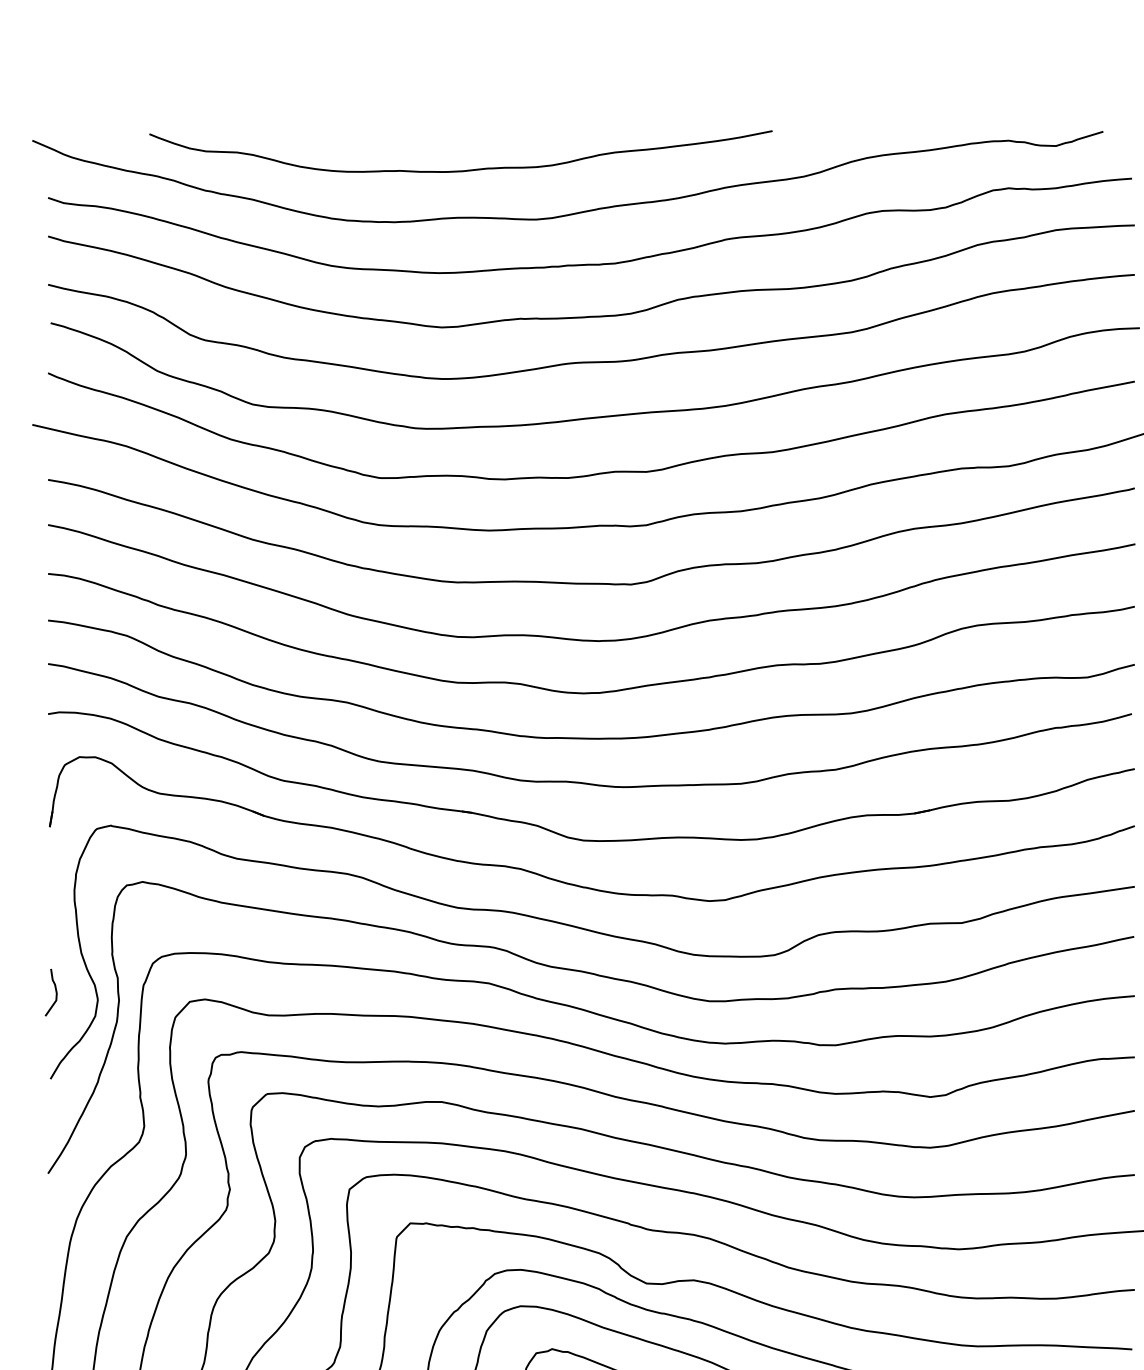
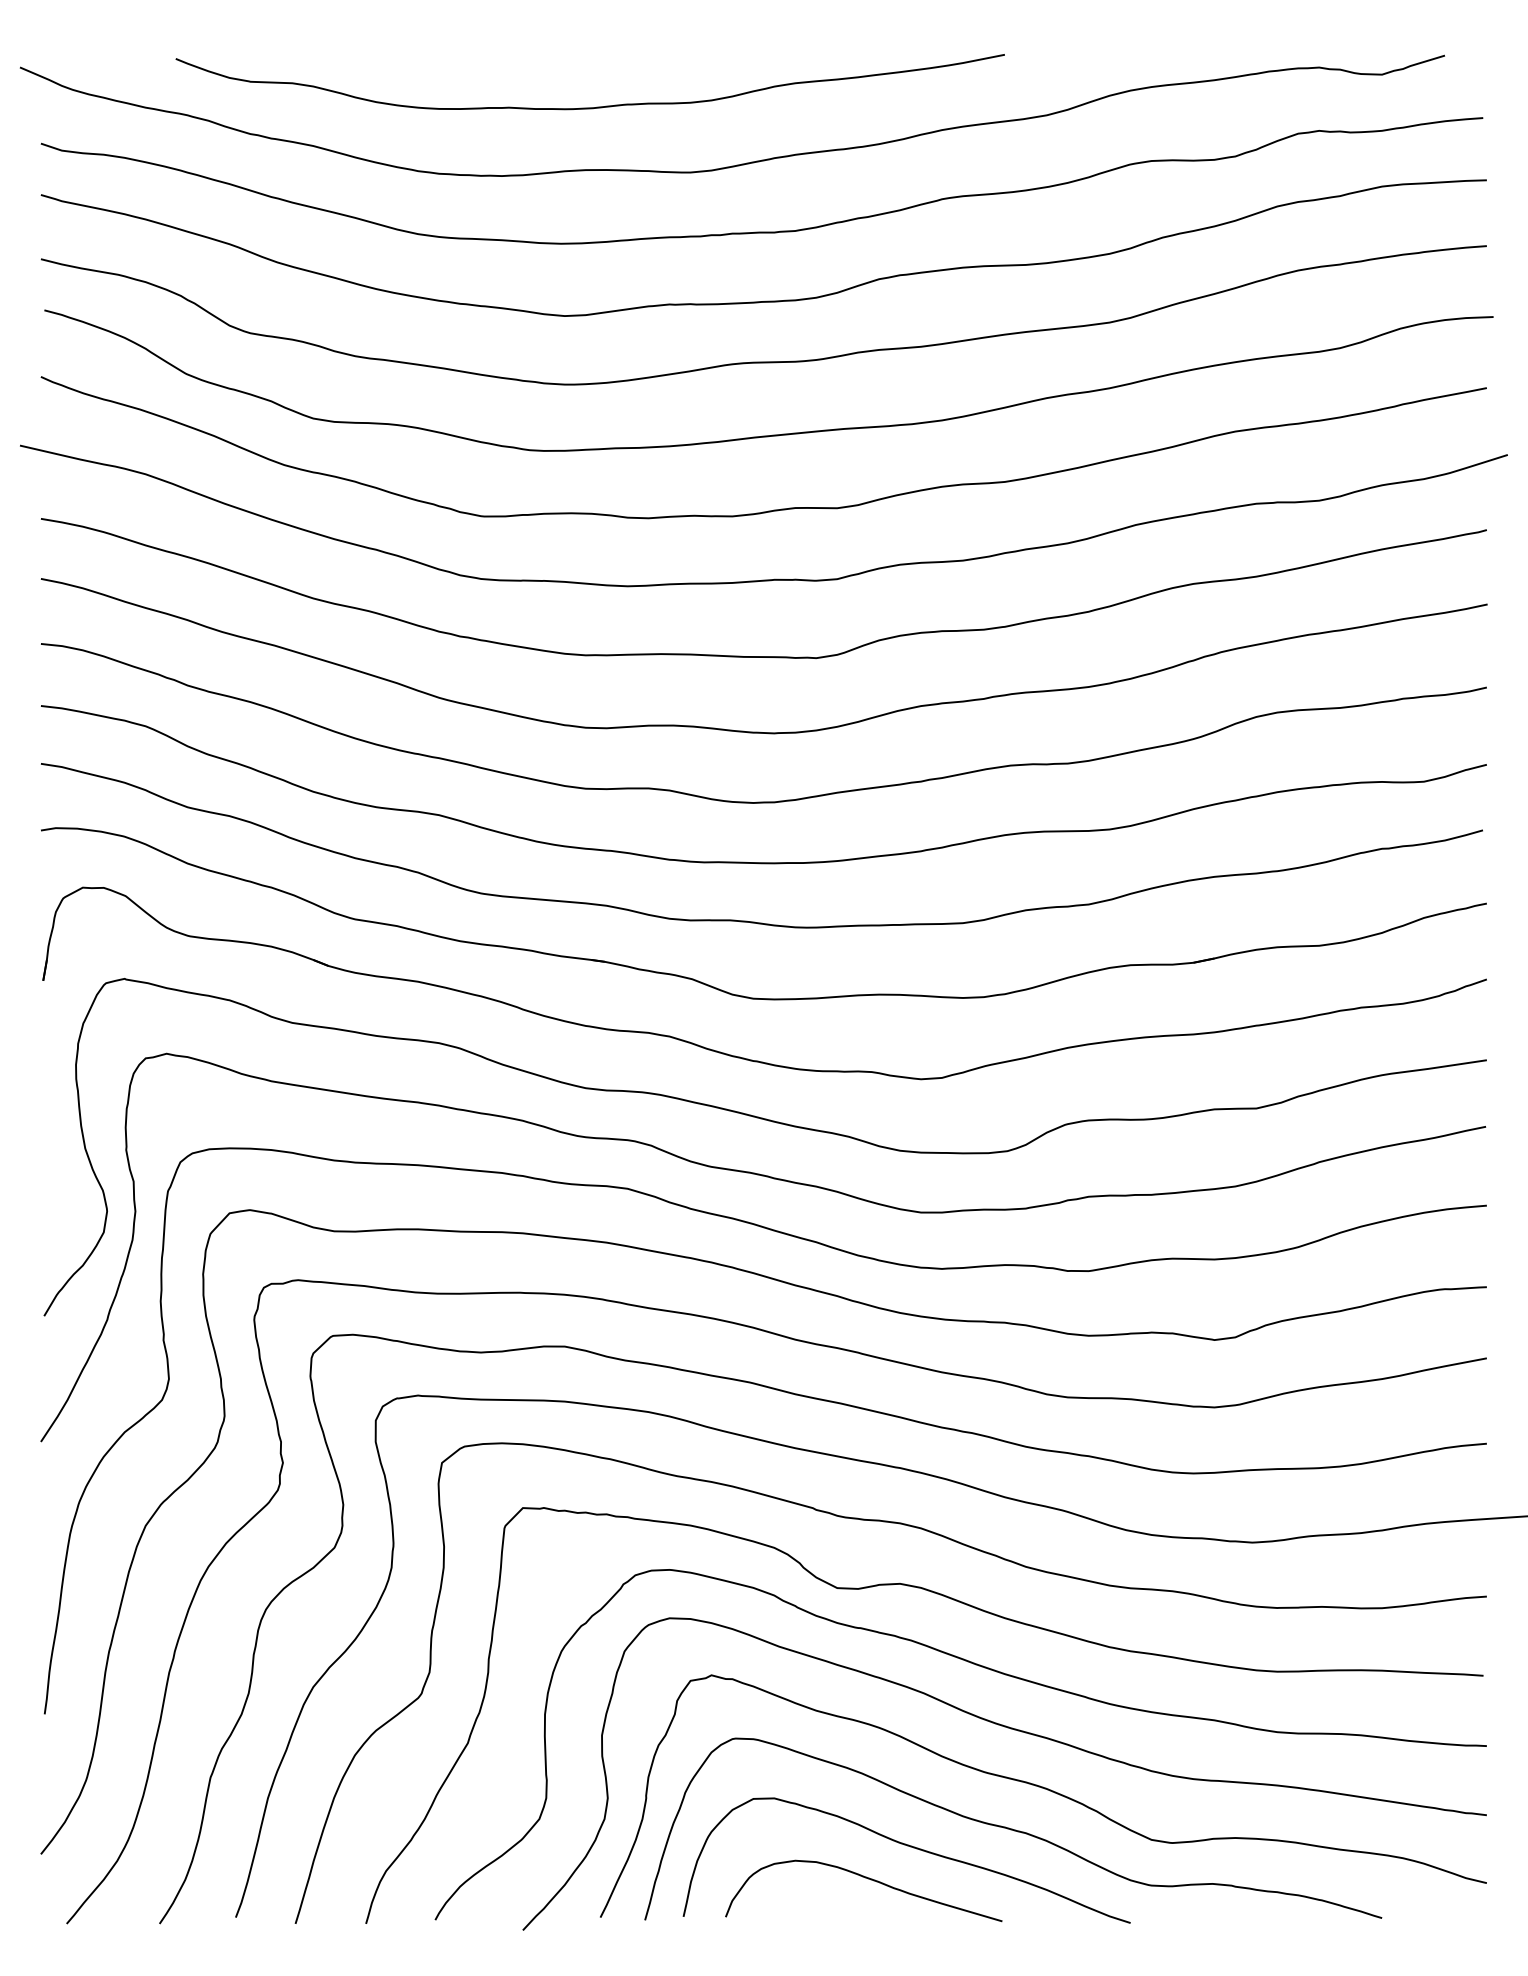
curve: (55, 989) -> (50, 1197), removed

